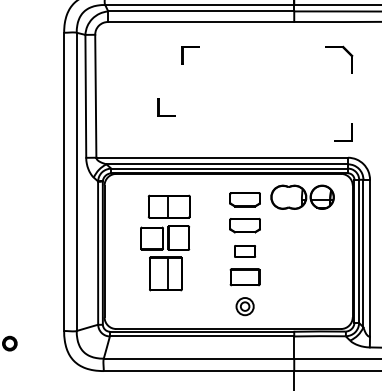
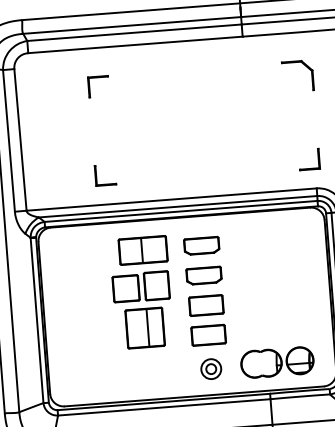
part: (183, 55) -> (90, 87), moved
part: (159, 107) -> (97, 176), moved
part: (302, 196) -> (277, 361), moved
part: (165, 242) -> (141, 292), moved
part: (244, 251) -> (205, 305), size x1.43

